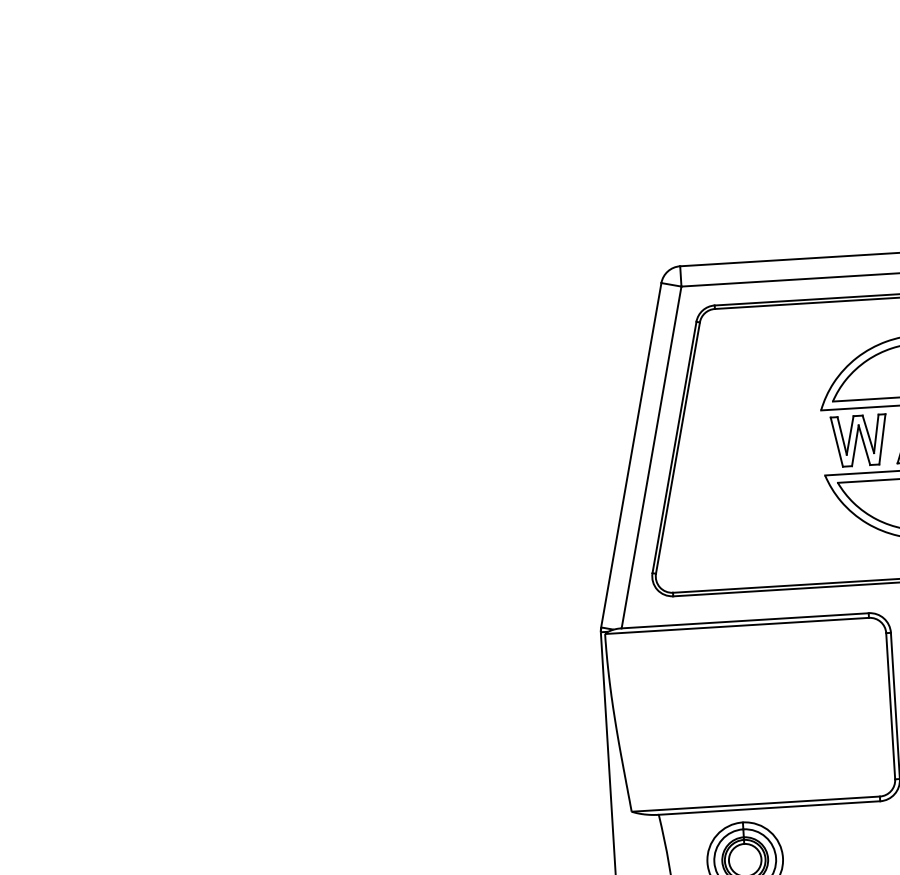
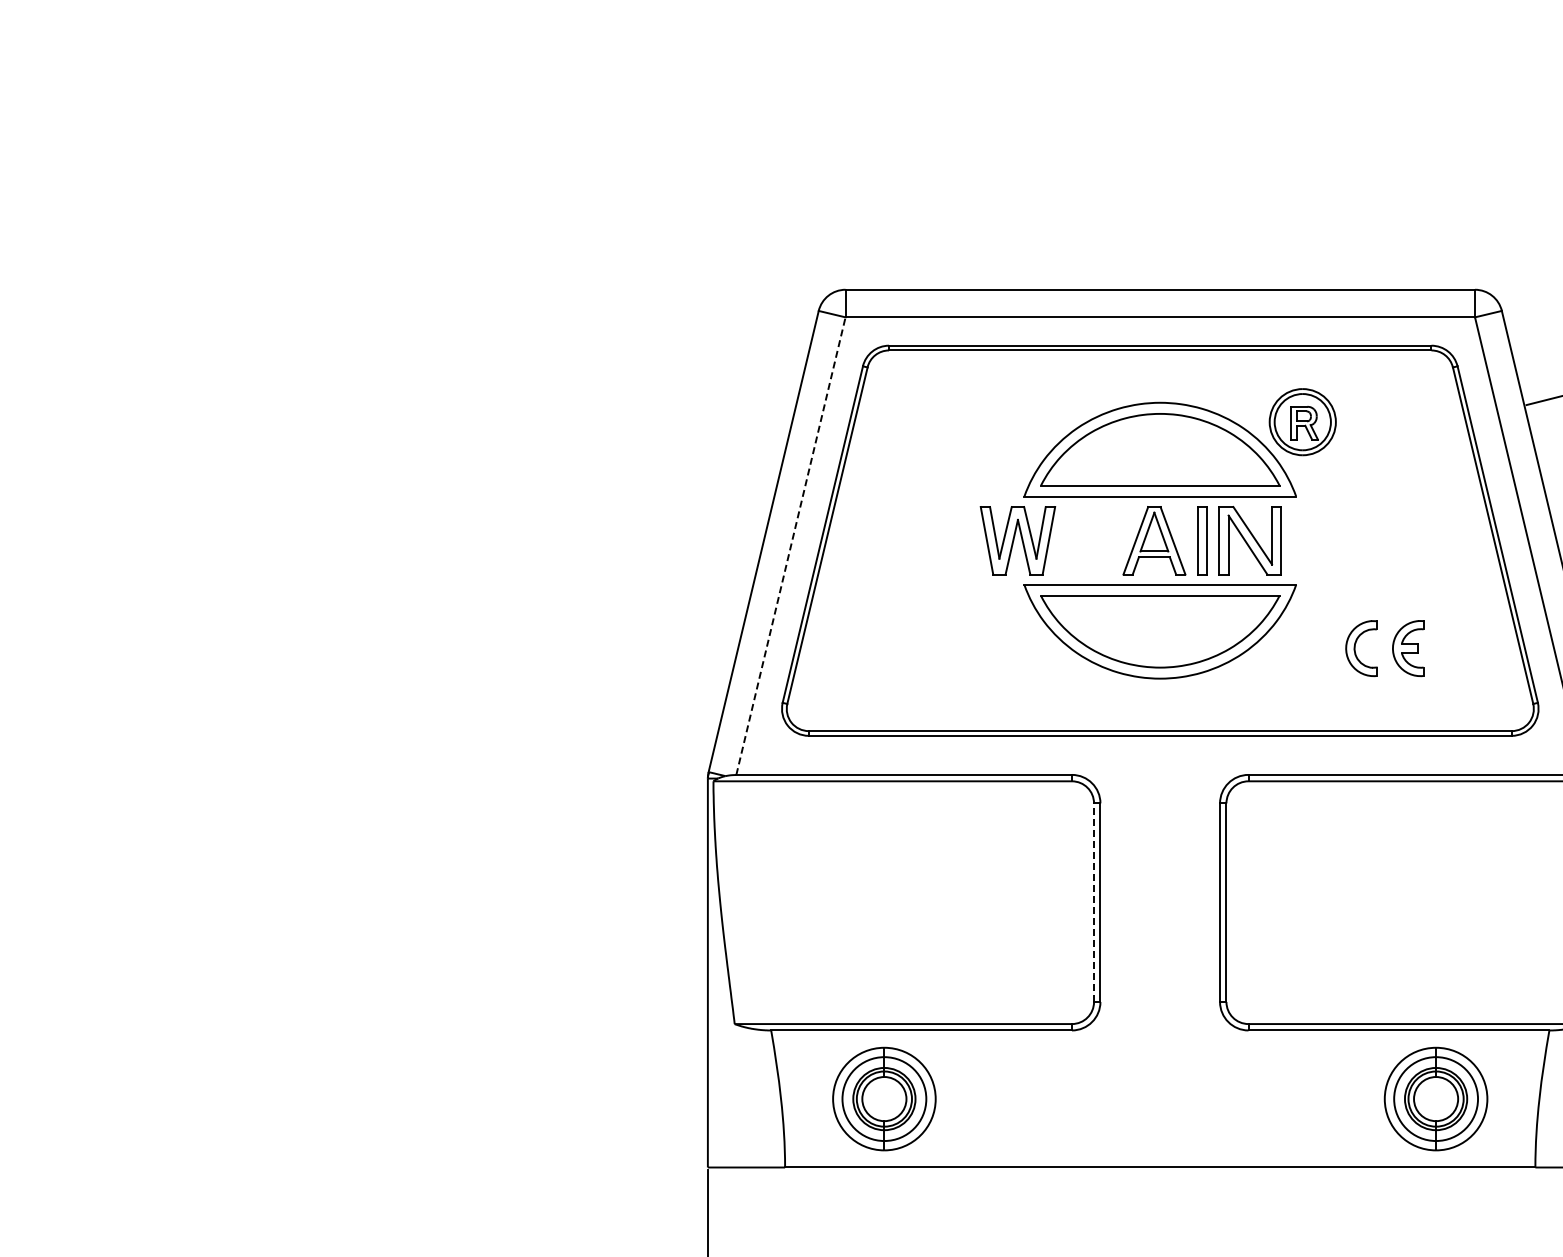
part: (859, 440) -> (1017, 540), moved
line: (651, 456) -> (791, 545), solid -> dashed
line: (891, 706) -> (1094, 902), solid -> dashed

